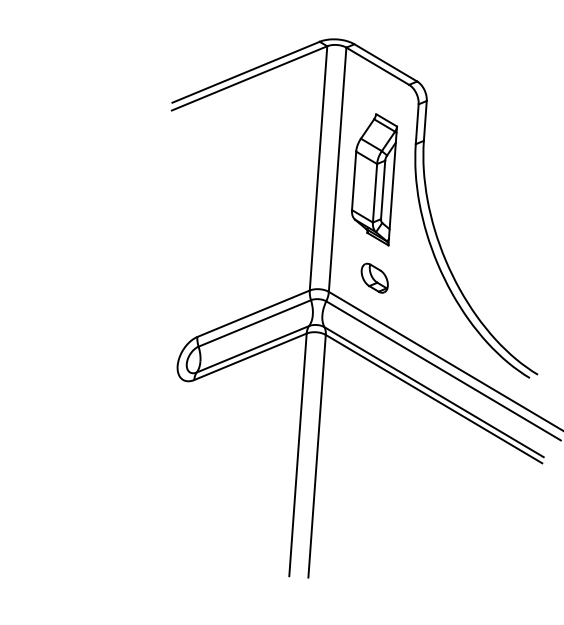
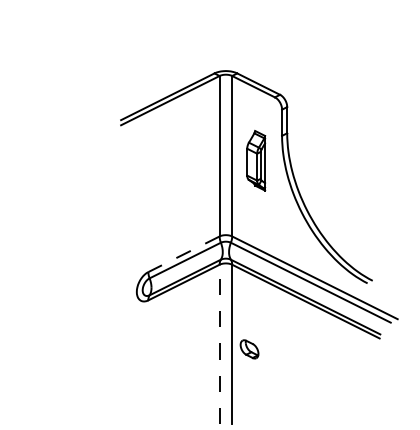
part: (372, 178) -> (255, 160), size x0.7
part: (374, 278) -> (249, 349), moved
line: (254, 314) -> (184, 254), solid -> dashed
line: (297, 454) -> (219, 344), solid -> dashed

